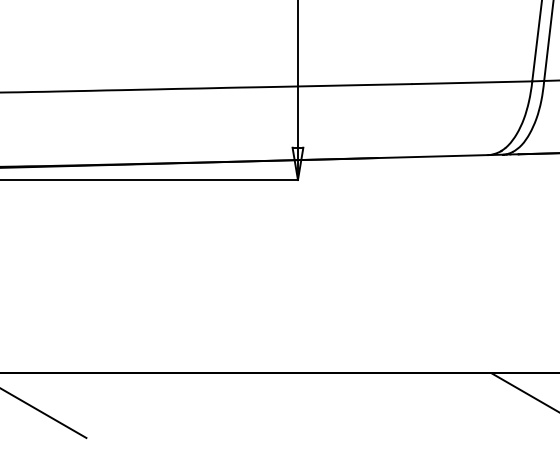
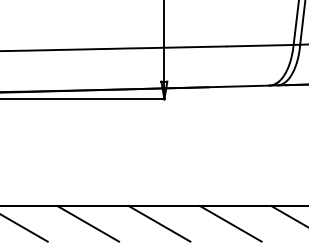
line: (160, 405) -> (88, 223), added
line: (289, 405) -> (159, 223), added
line: (417, 405) -> (230, 223), added

